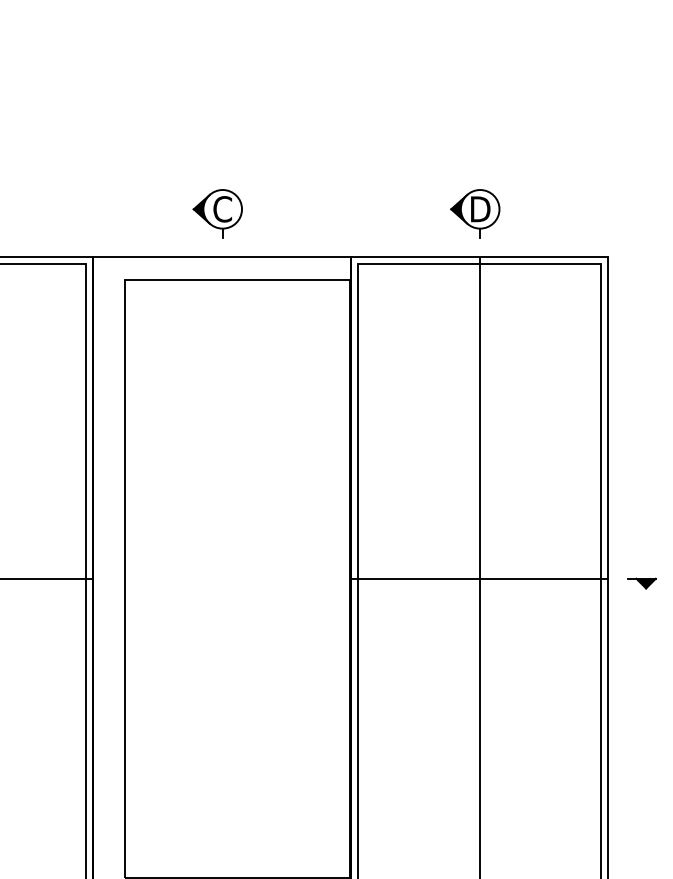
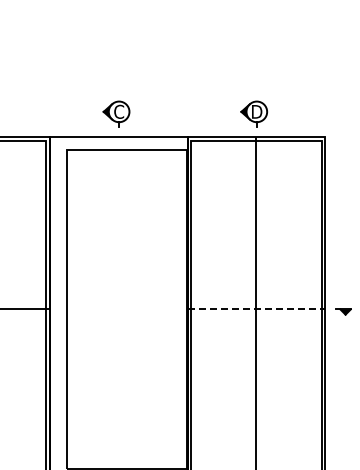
line: (479, 578) -> (256, 309), solid -> dashed

